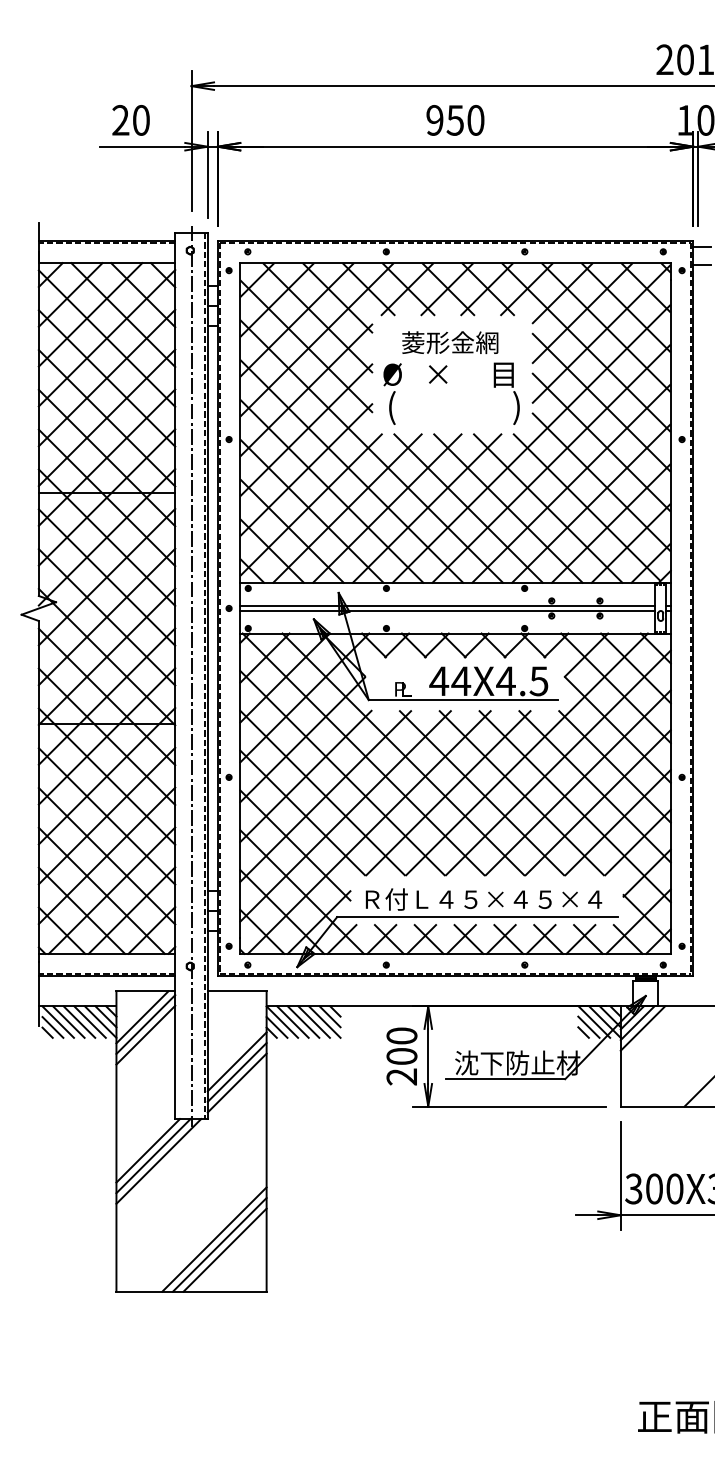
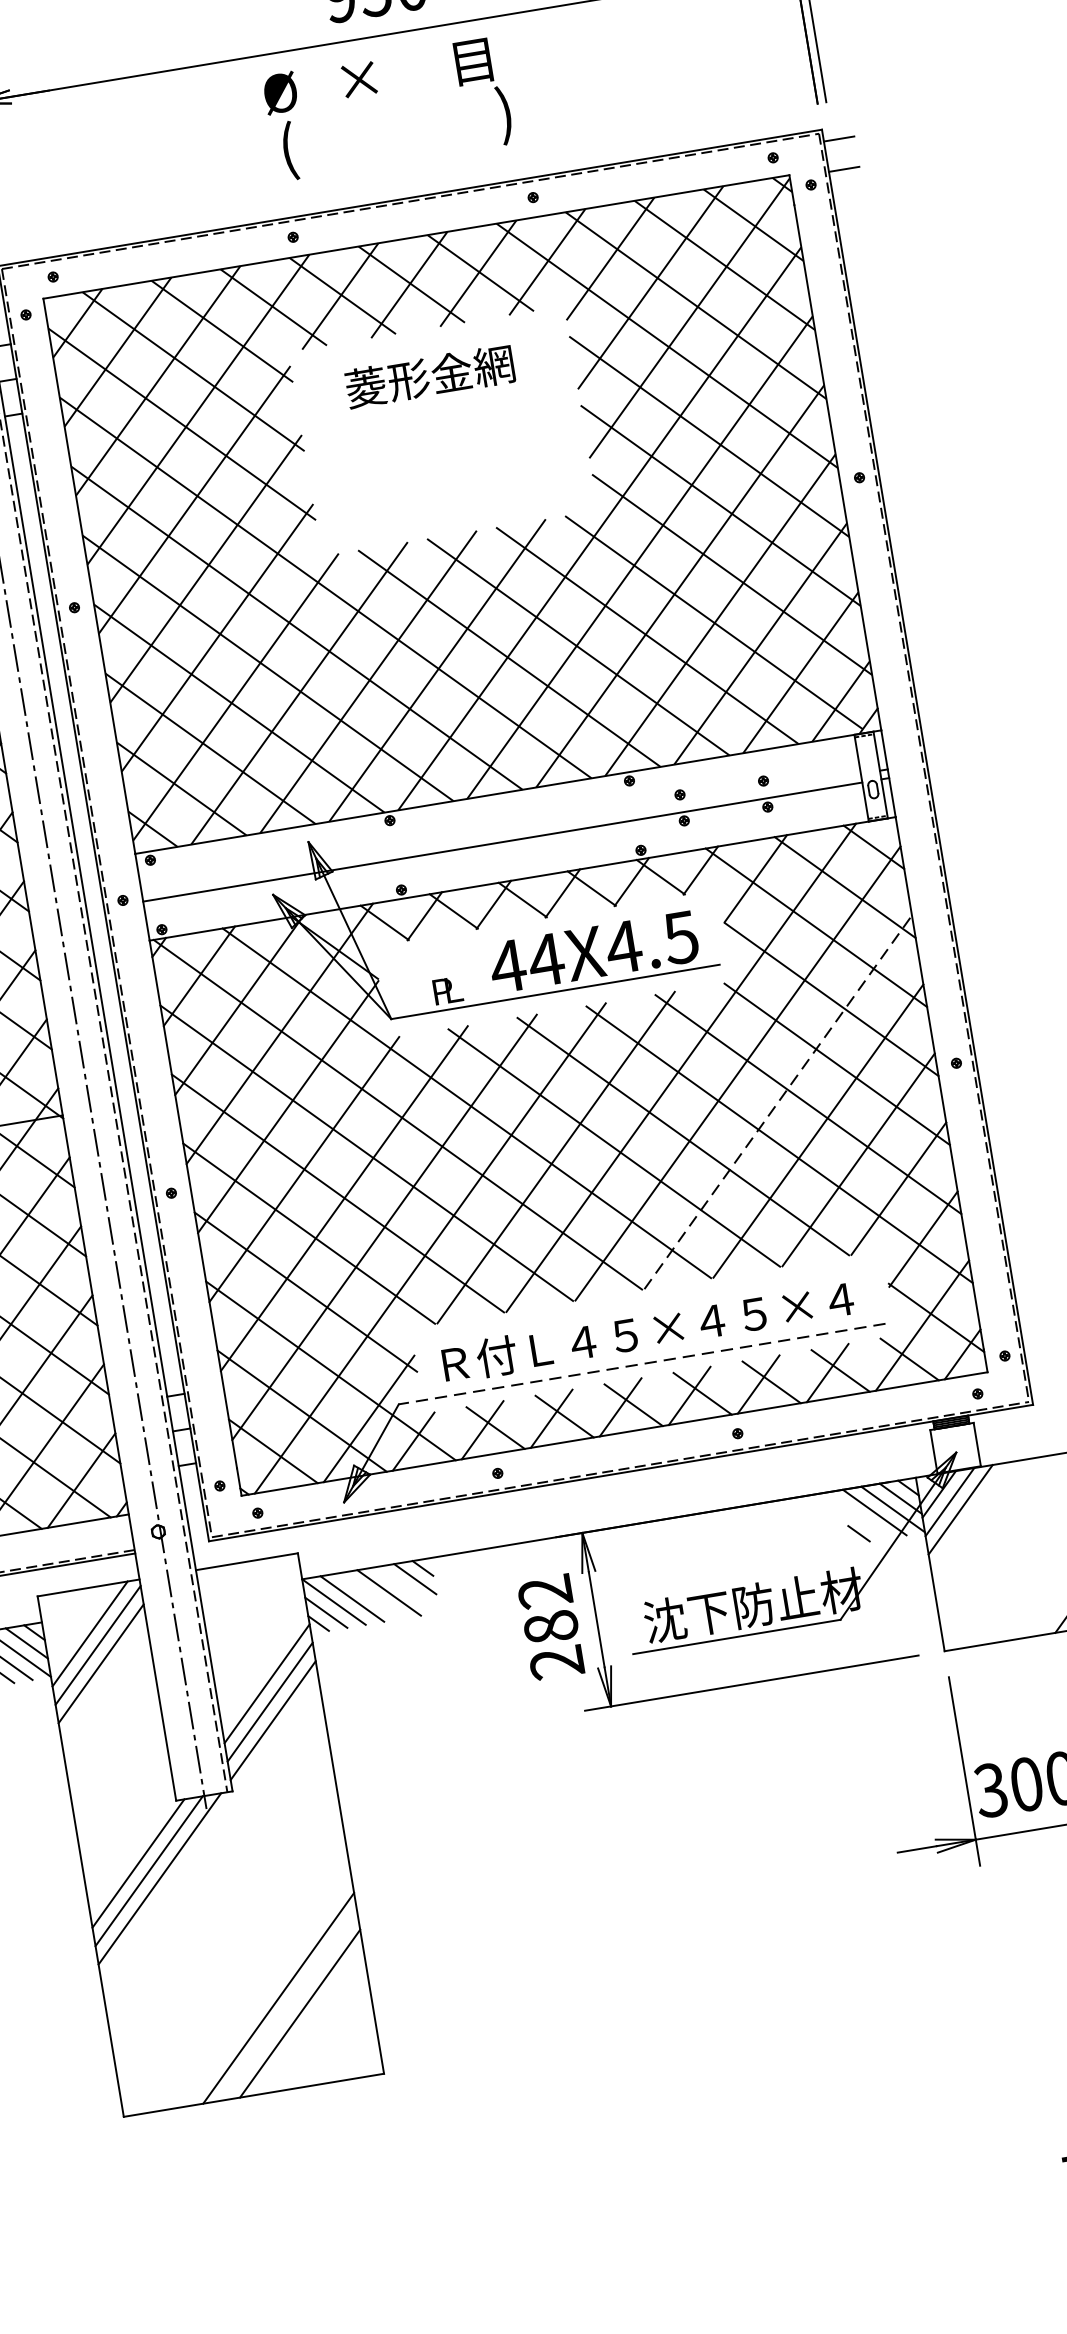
text: (451, 393) -> (387, 108), moved
line: (447, 605) -> (500, 832), removed
line: (578, 782) -> (778, 1101), solid -> dashed
line: (477, 917) -> (642, 1364), solid -> dashed
line: (303, 1021) -> (370, 1594), removed
line: (324, 1021) -> (406, 1588), removed
line: (588, 1026) -> (865, 1521), removed
text: (401, 1045) -> (547, 1608), 200 -> 282
line: (219, 1244) -> (288, 2005), removed

